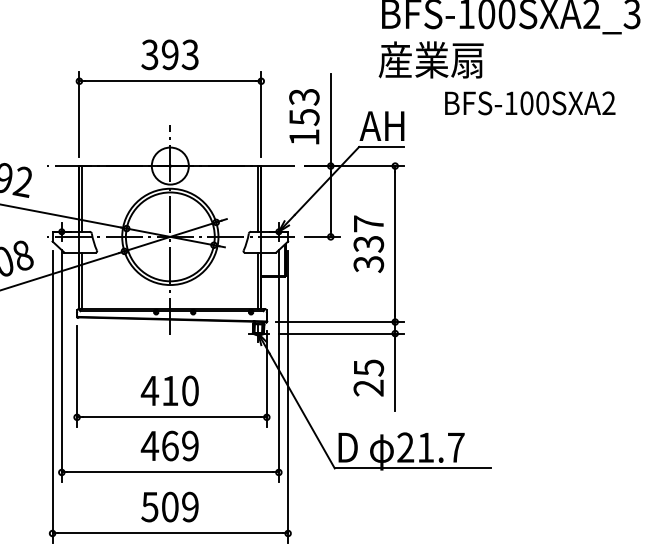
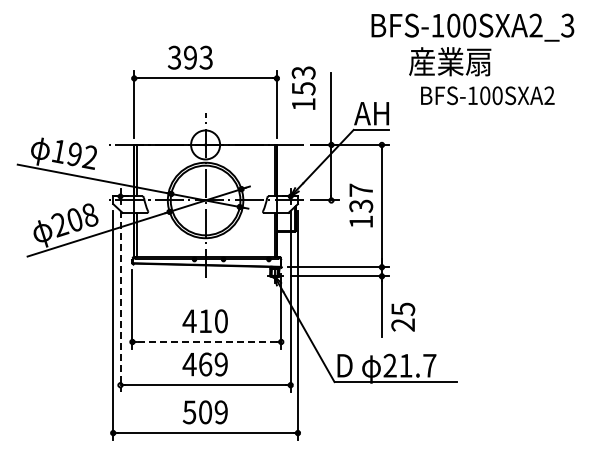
text: (170, 54) -> (190, 57), moved
text: (431, 59) -> (450, 61), moved
text: (304, 115) -> (303, 87), moved
text: (369, 263) -> (361, 221), 337 -> 137
line: (61, 365) -> (120, 301), solid -> dashed
text: (369, 377) -> (403, 316), moved
line: (171, 416) -> (206, 341), solid -> dashed

